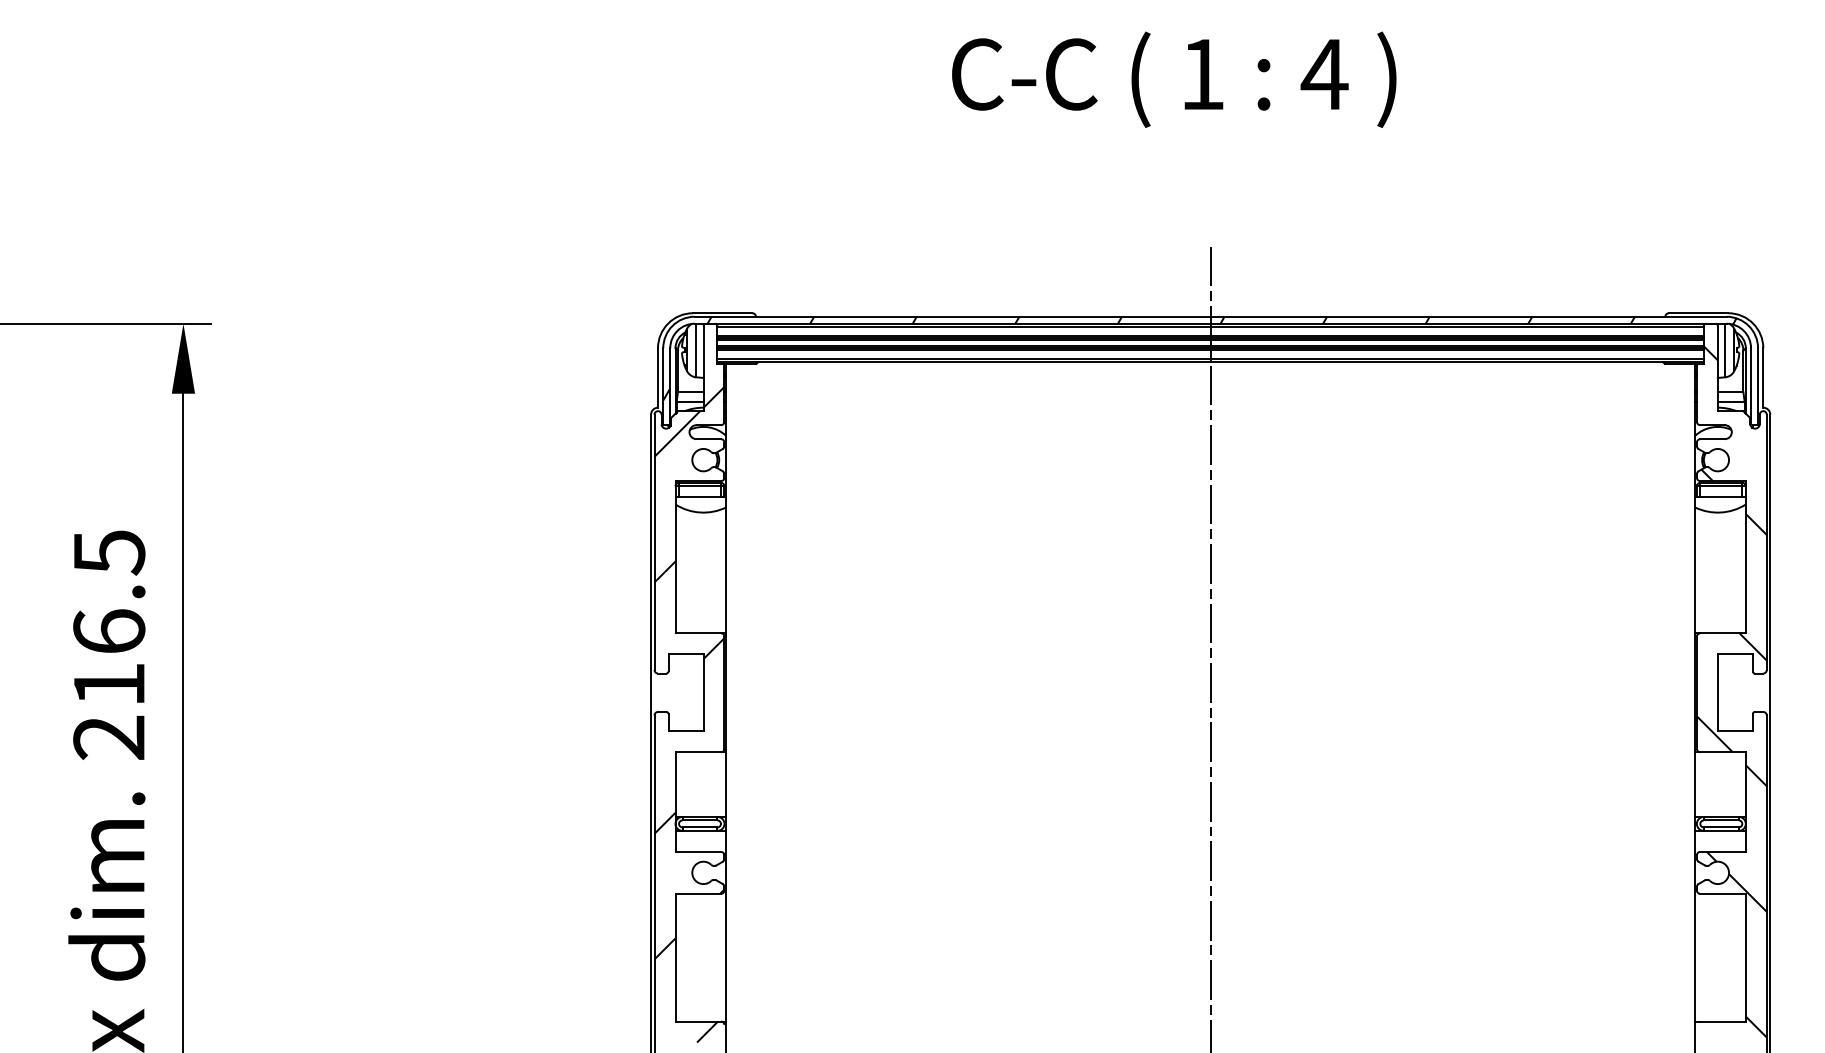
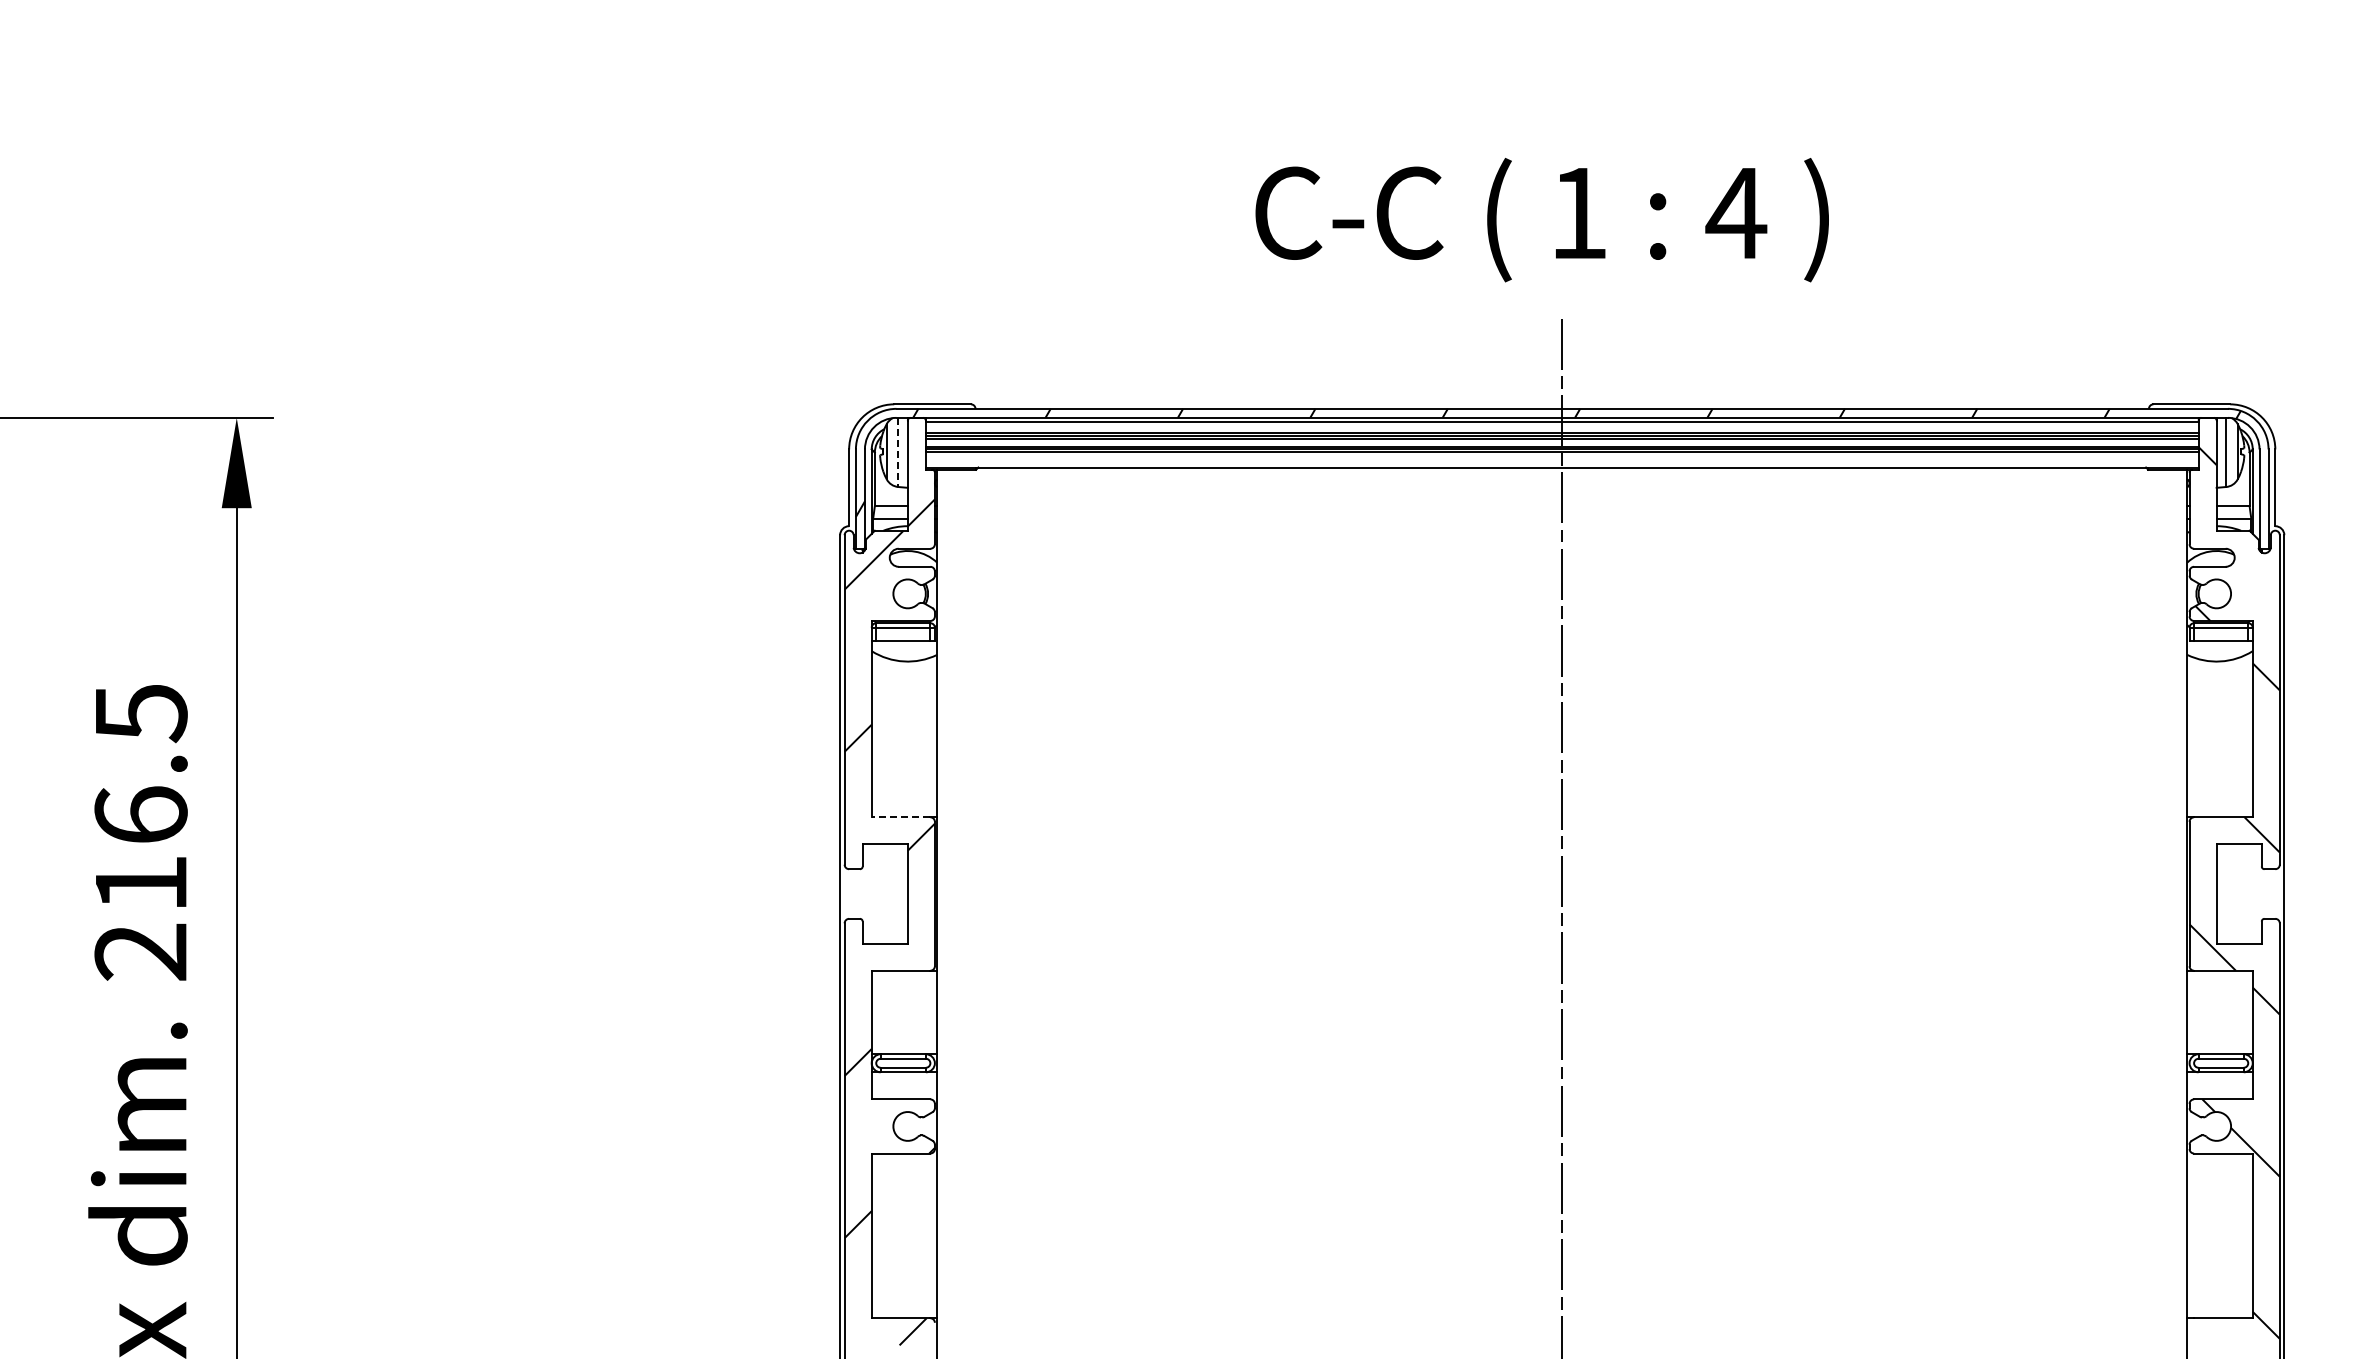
text: (1173, 80) -> (1541, 220), moved
line: (696, 350) -> (898, 452), solid -> dashed
line: (1210, 359) -> (1561, 463), removed
line: (697, 633) -> (900, 817), solid -> dashed

